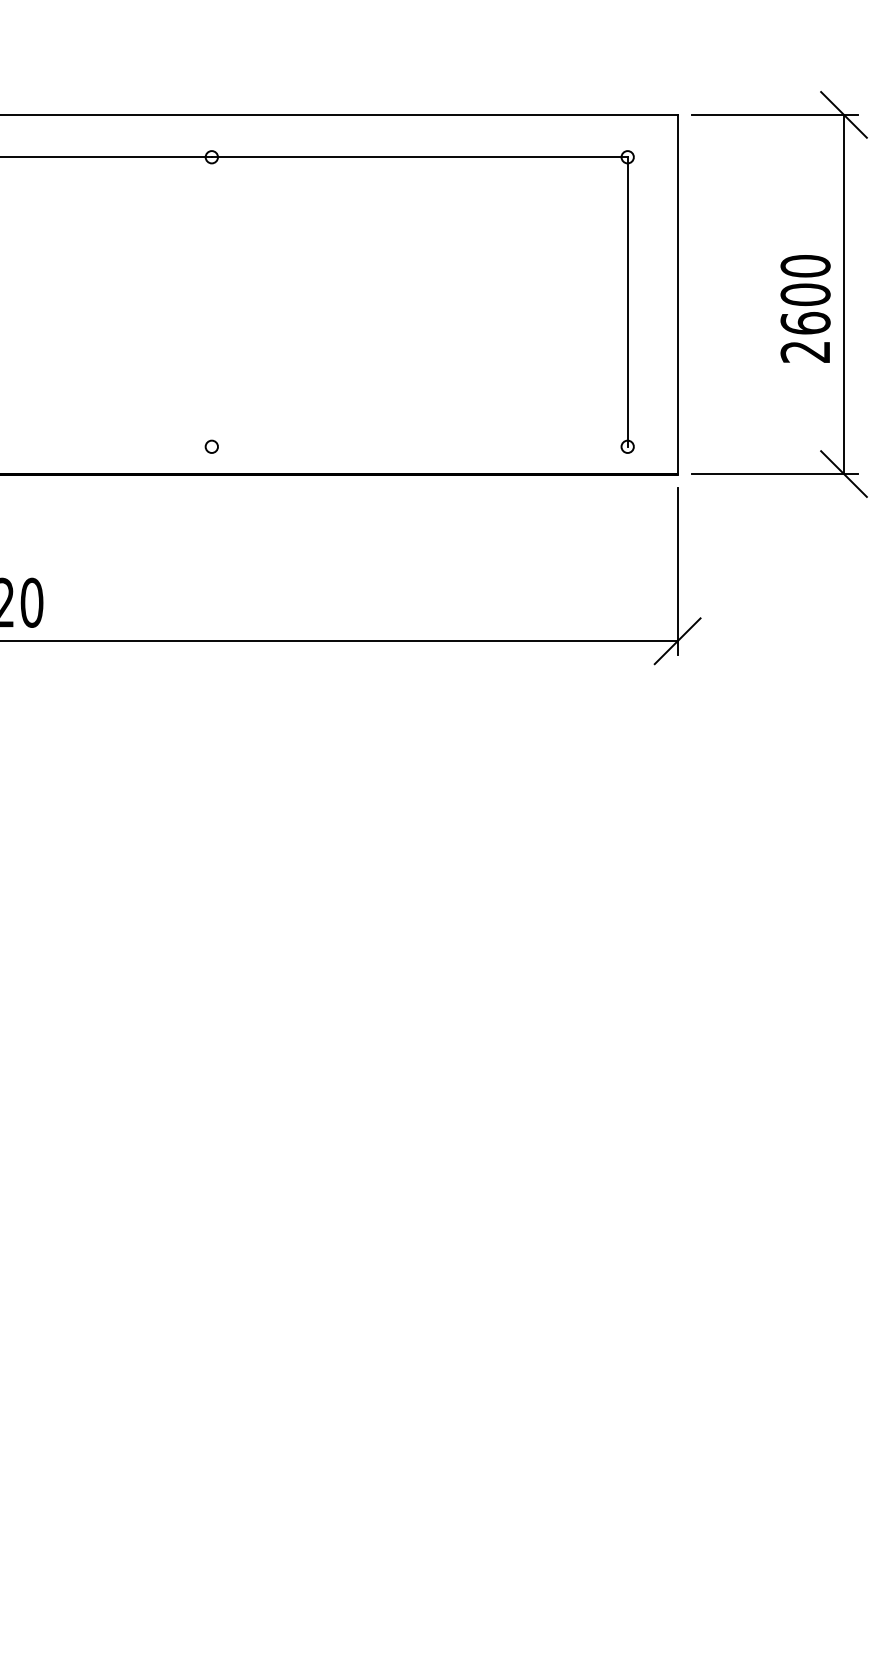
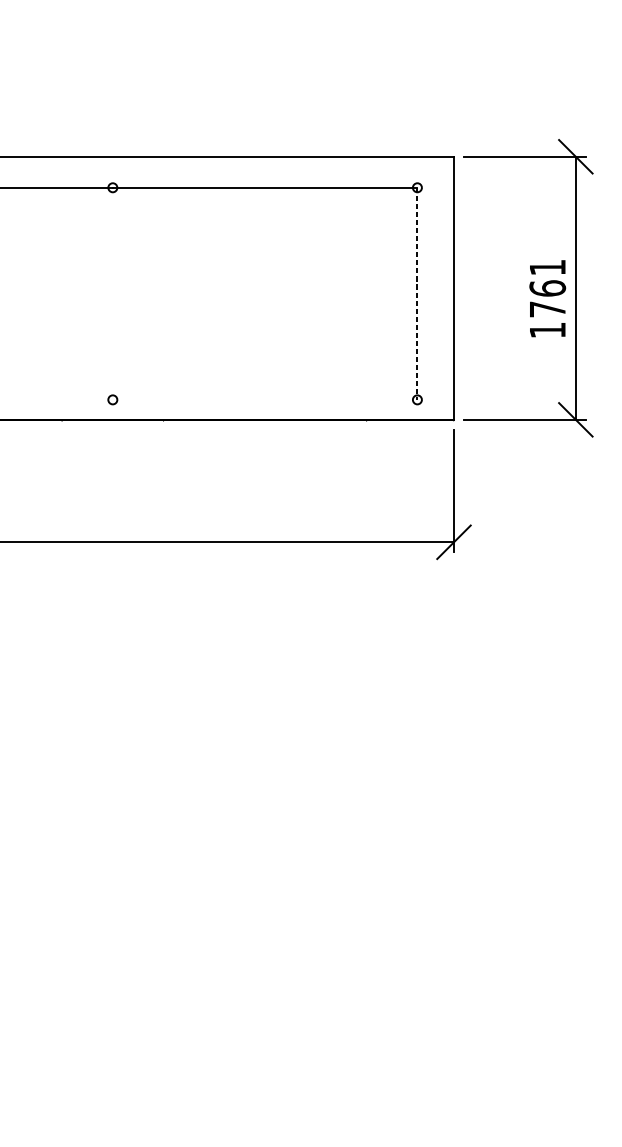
line: (627, 302) -> (417, 294), solid -> dashed
text: (805, 308) -> (547, 298), 2600 -> 1761

